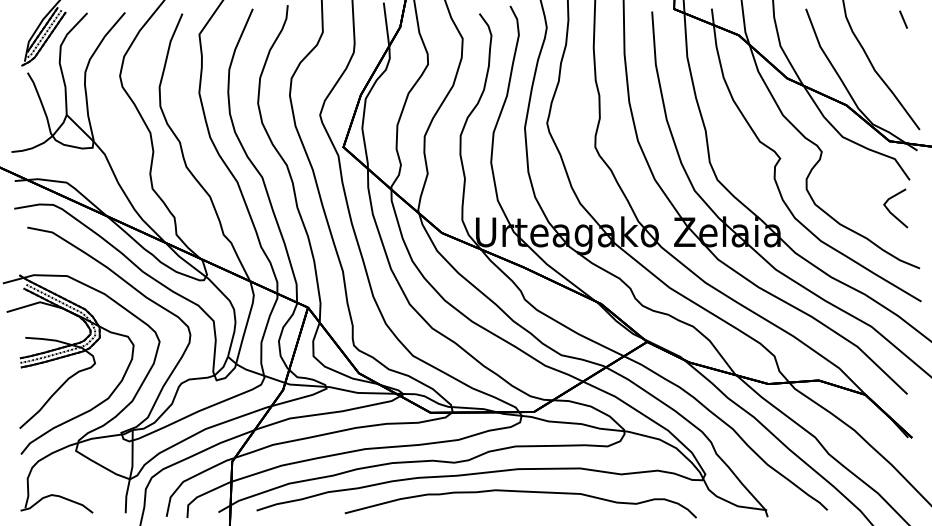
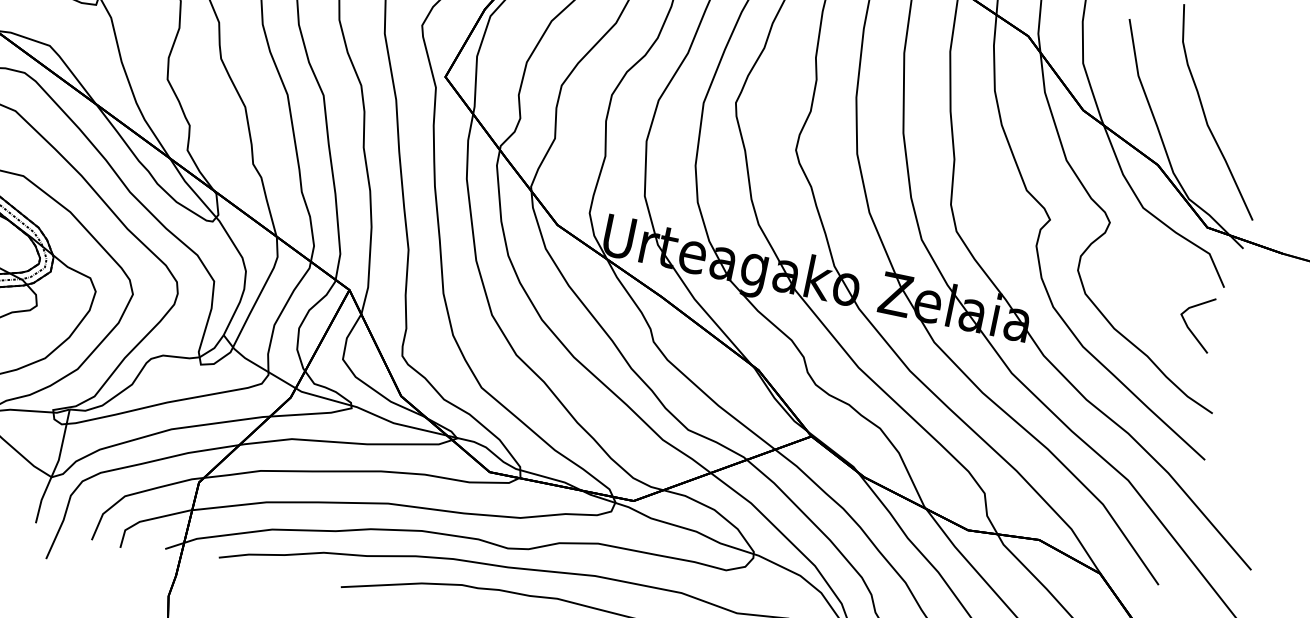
line: (903, 19) -> (1262, 62), removed

